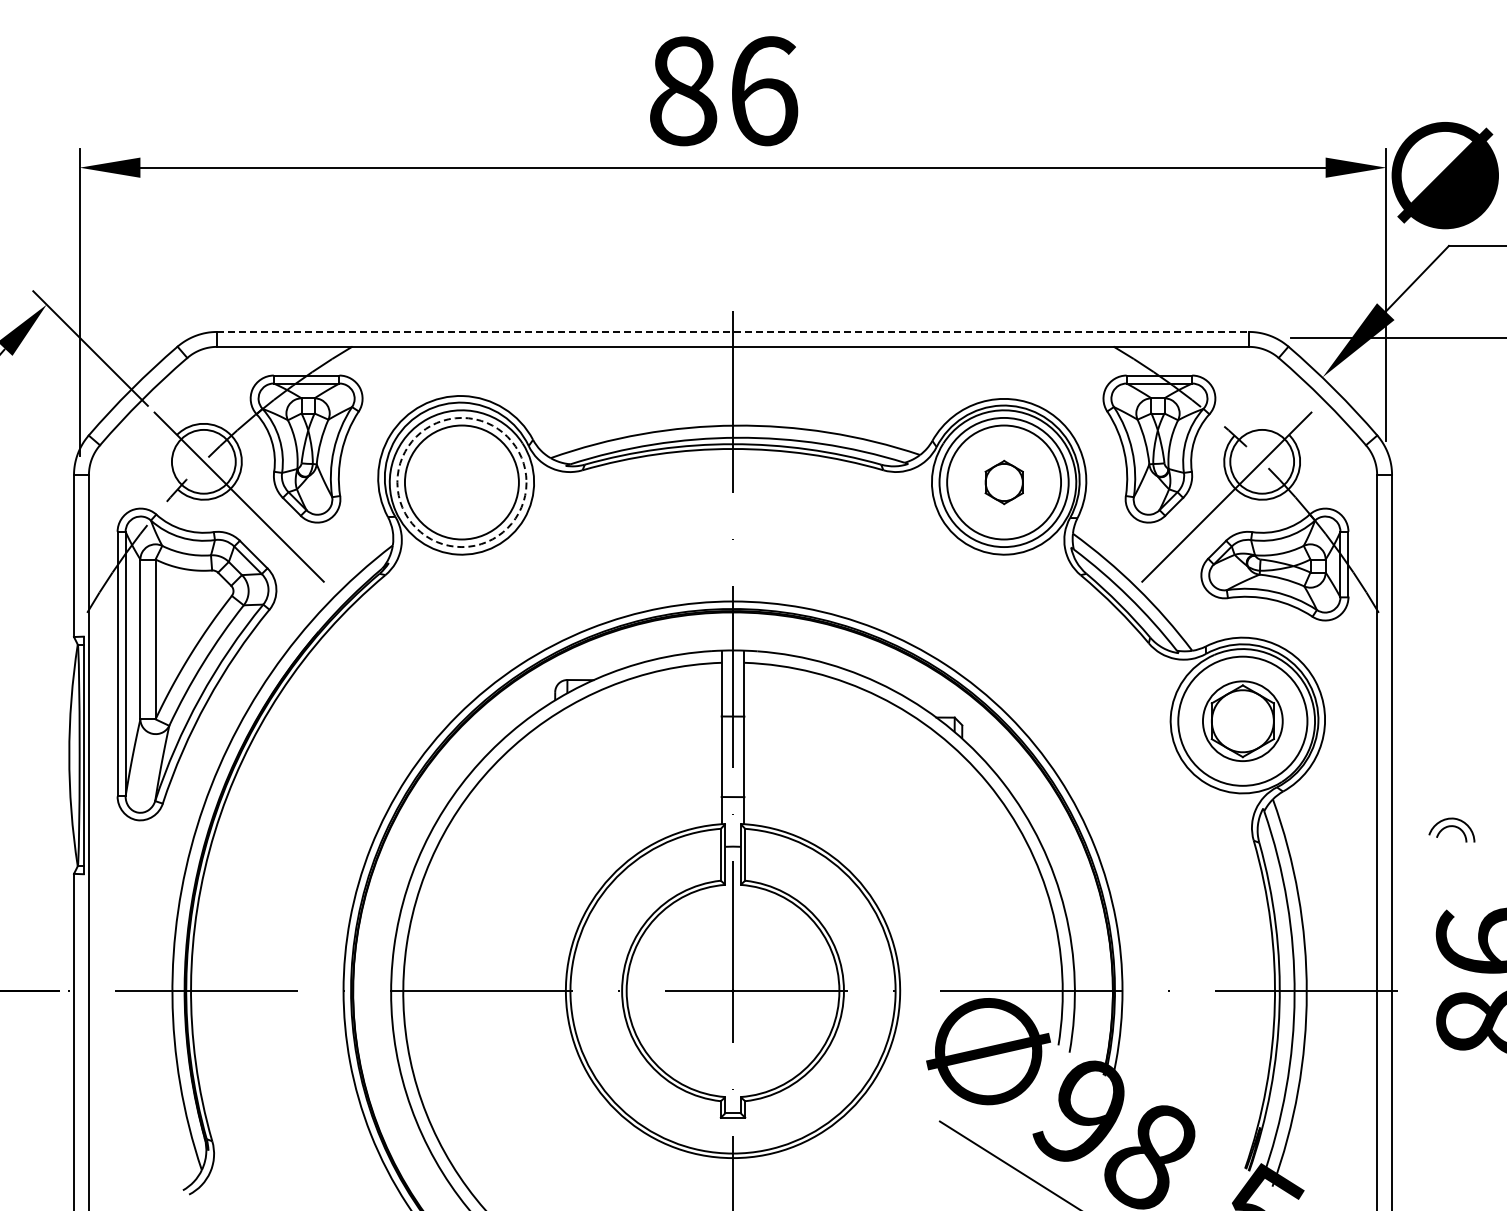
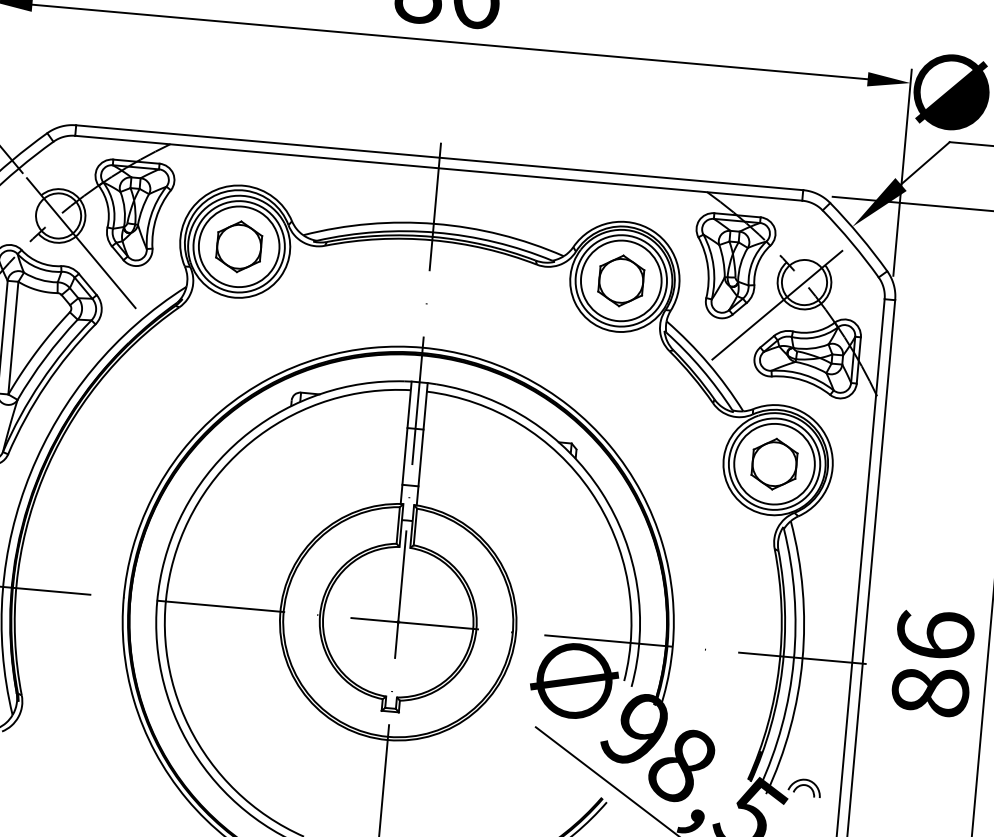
line: (733, 331) -> (440, 157), dashed -> solid
circle: (461, 482) -> (238, 246), dashed -> solid
part: (461, 482) -> (238, 246), added
part: (1004, 482) -> (621, 280), size x1.67
circle: (1242, 721) -> (774, 464), size x1.43
part: (1451, 829) -> (804, 787), moved

